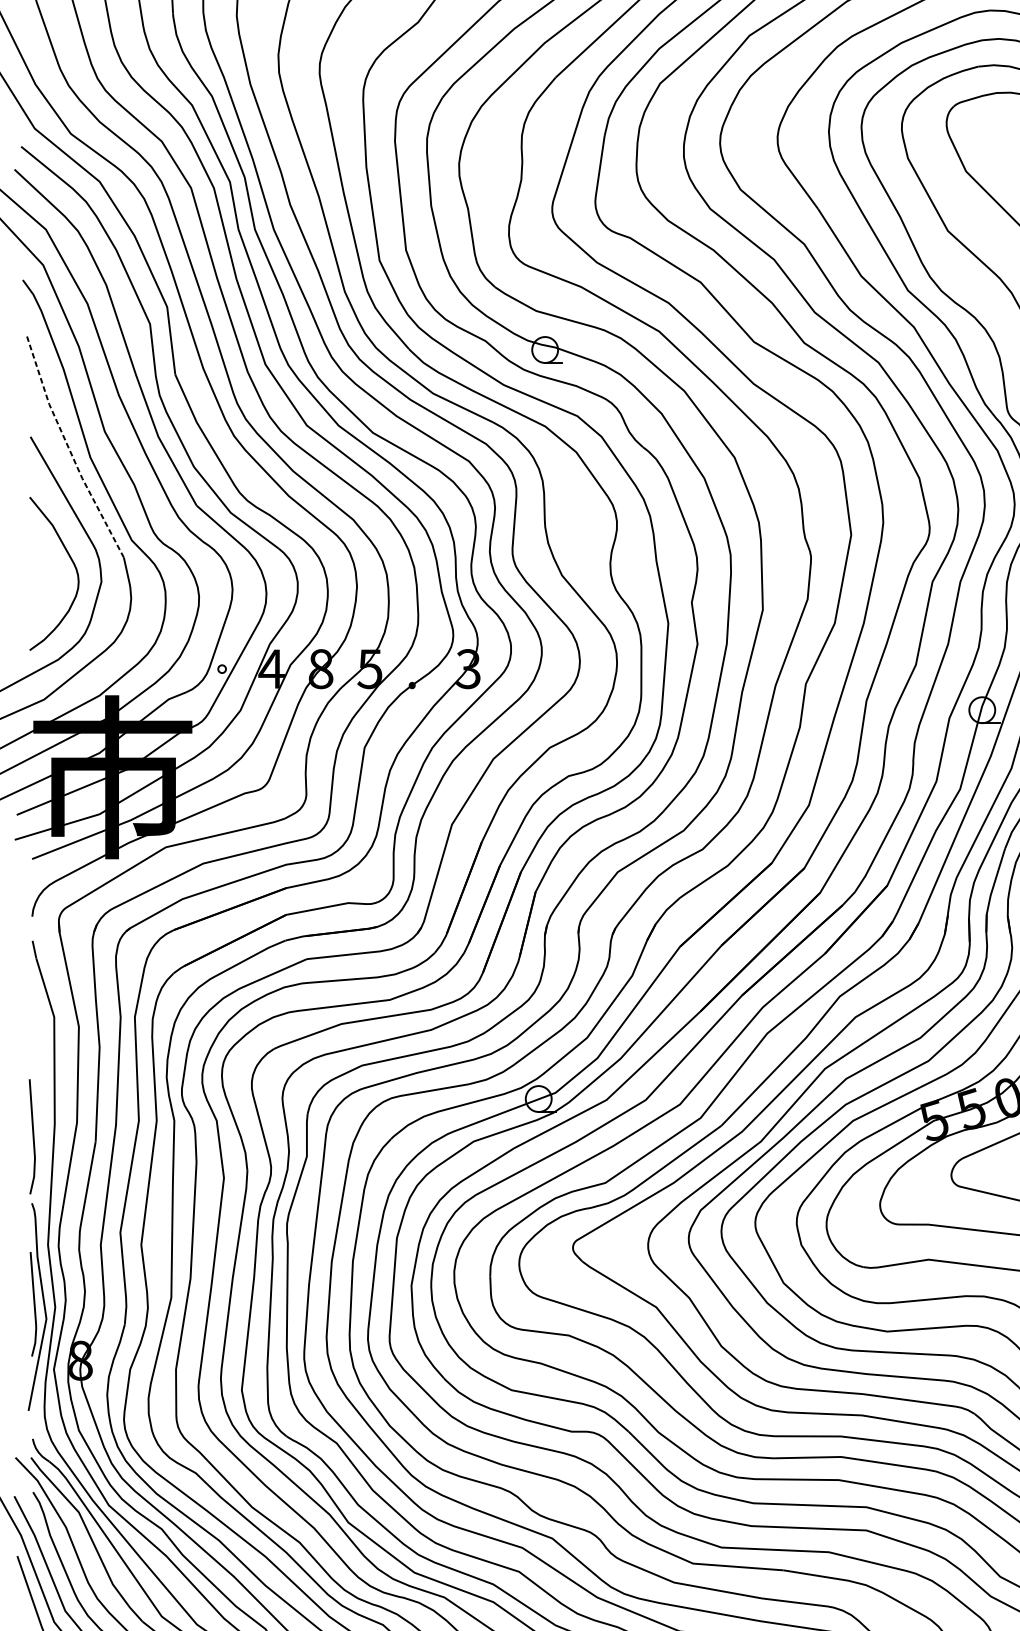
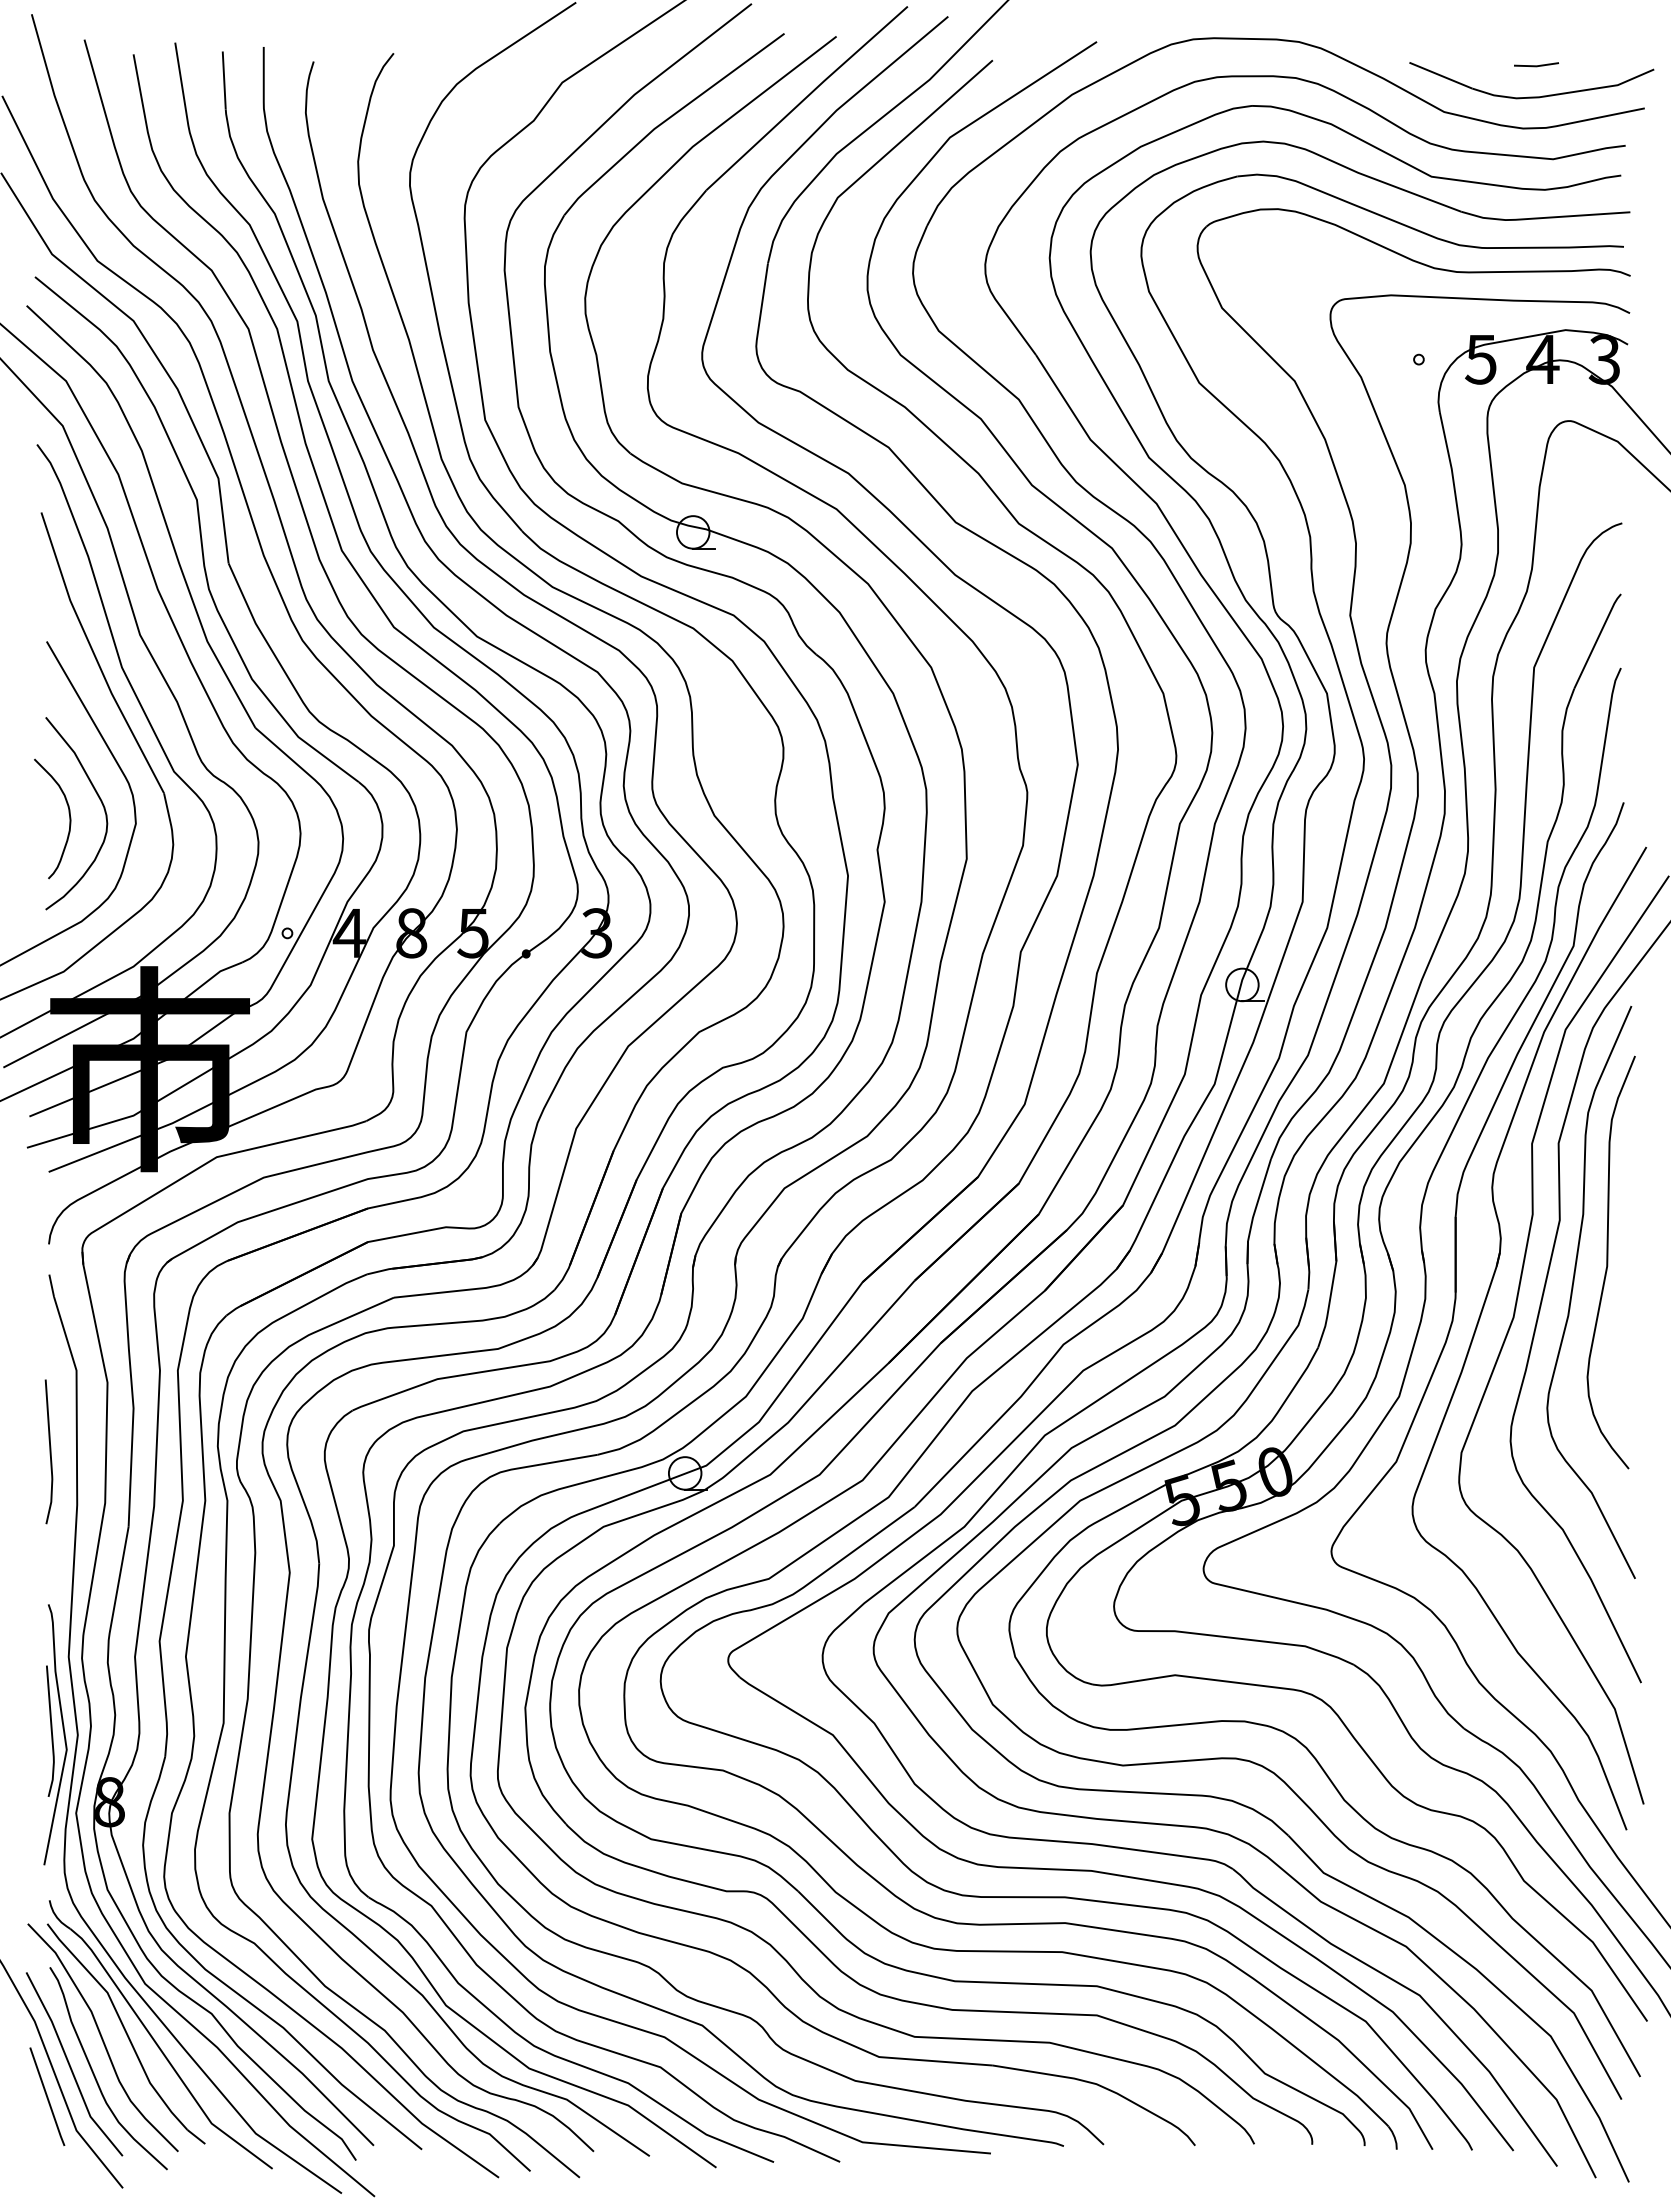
line: (69, 448) -> (95, 656), dashed -> solid
curve: (47, 573) -> (68, 813), added
line: (32, 1136) -> (49, 1451), moved

